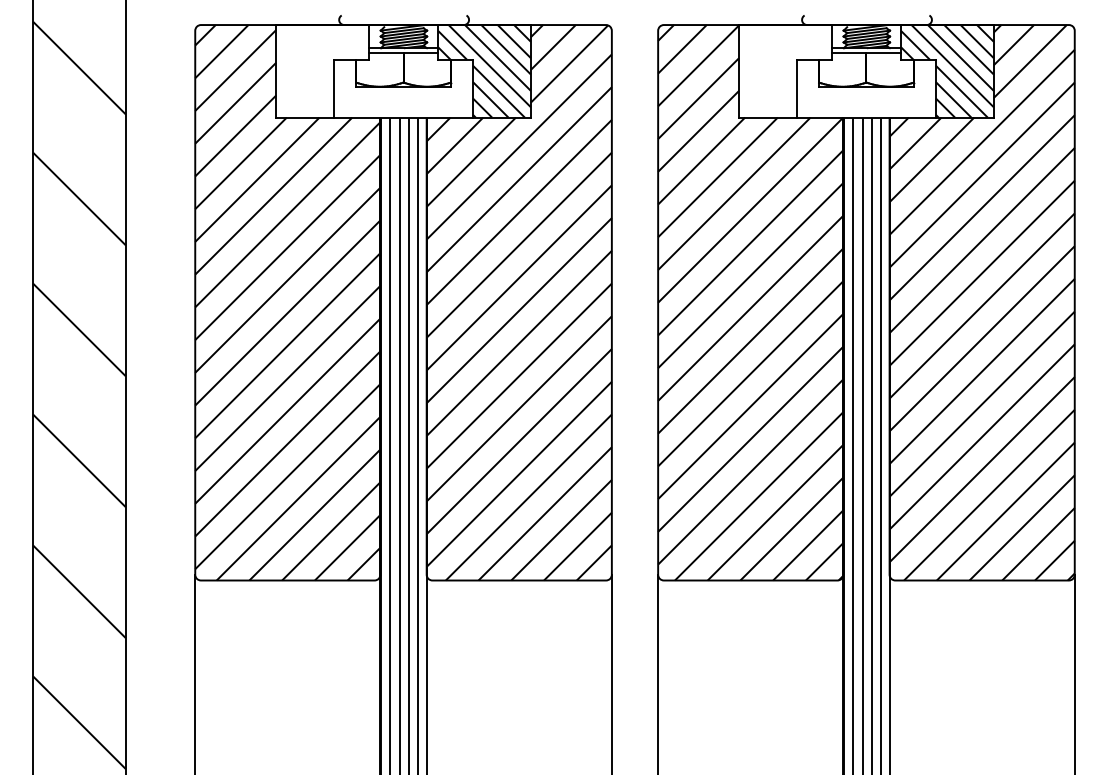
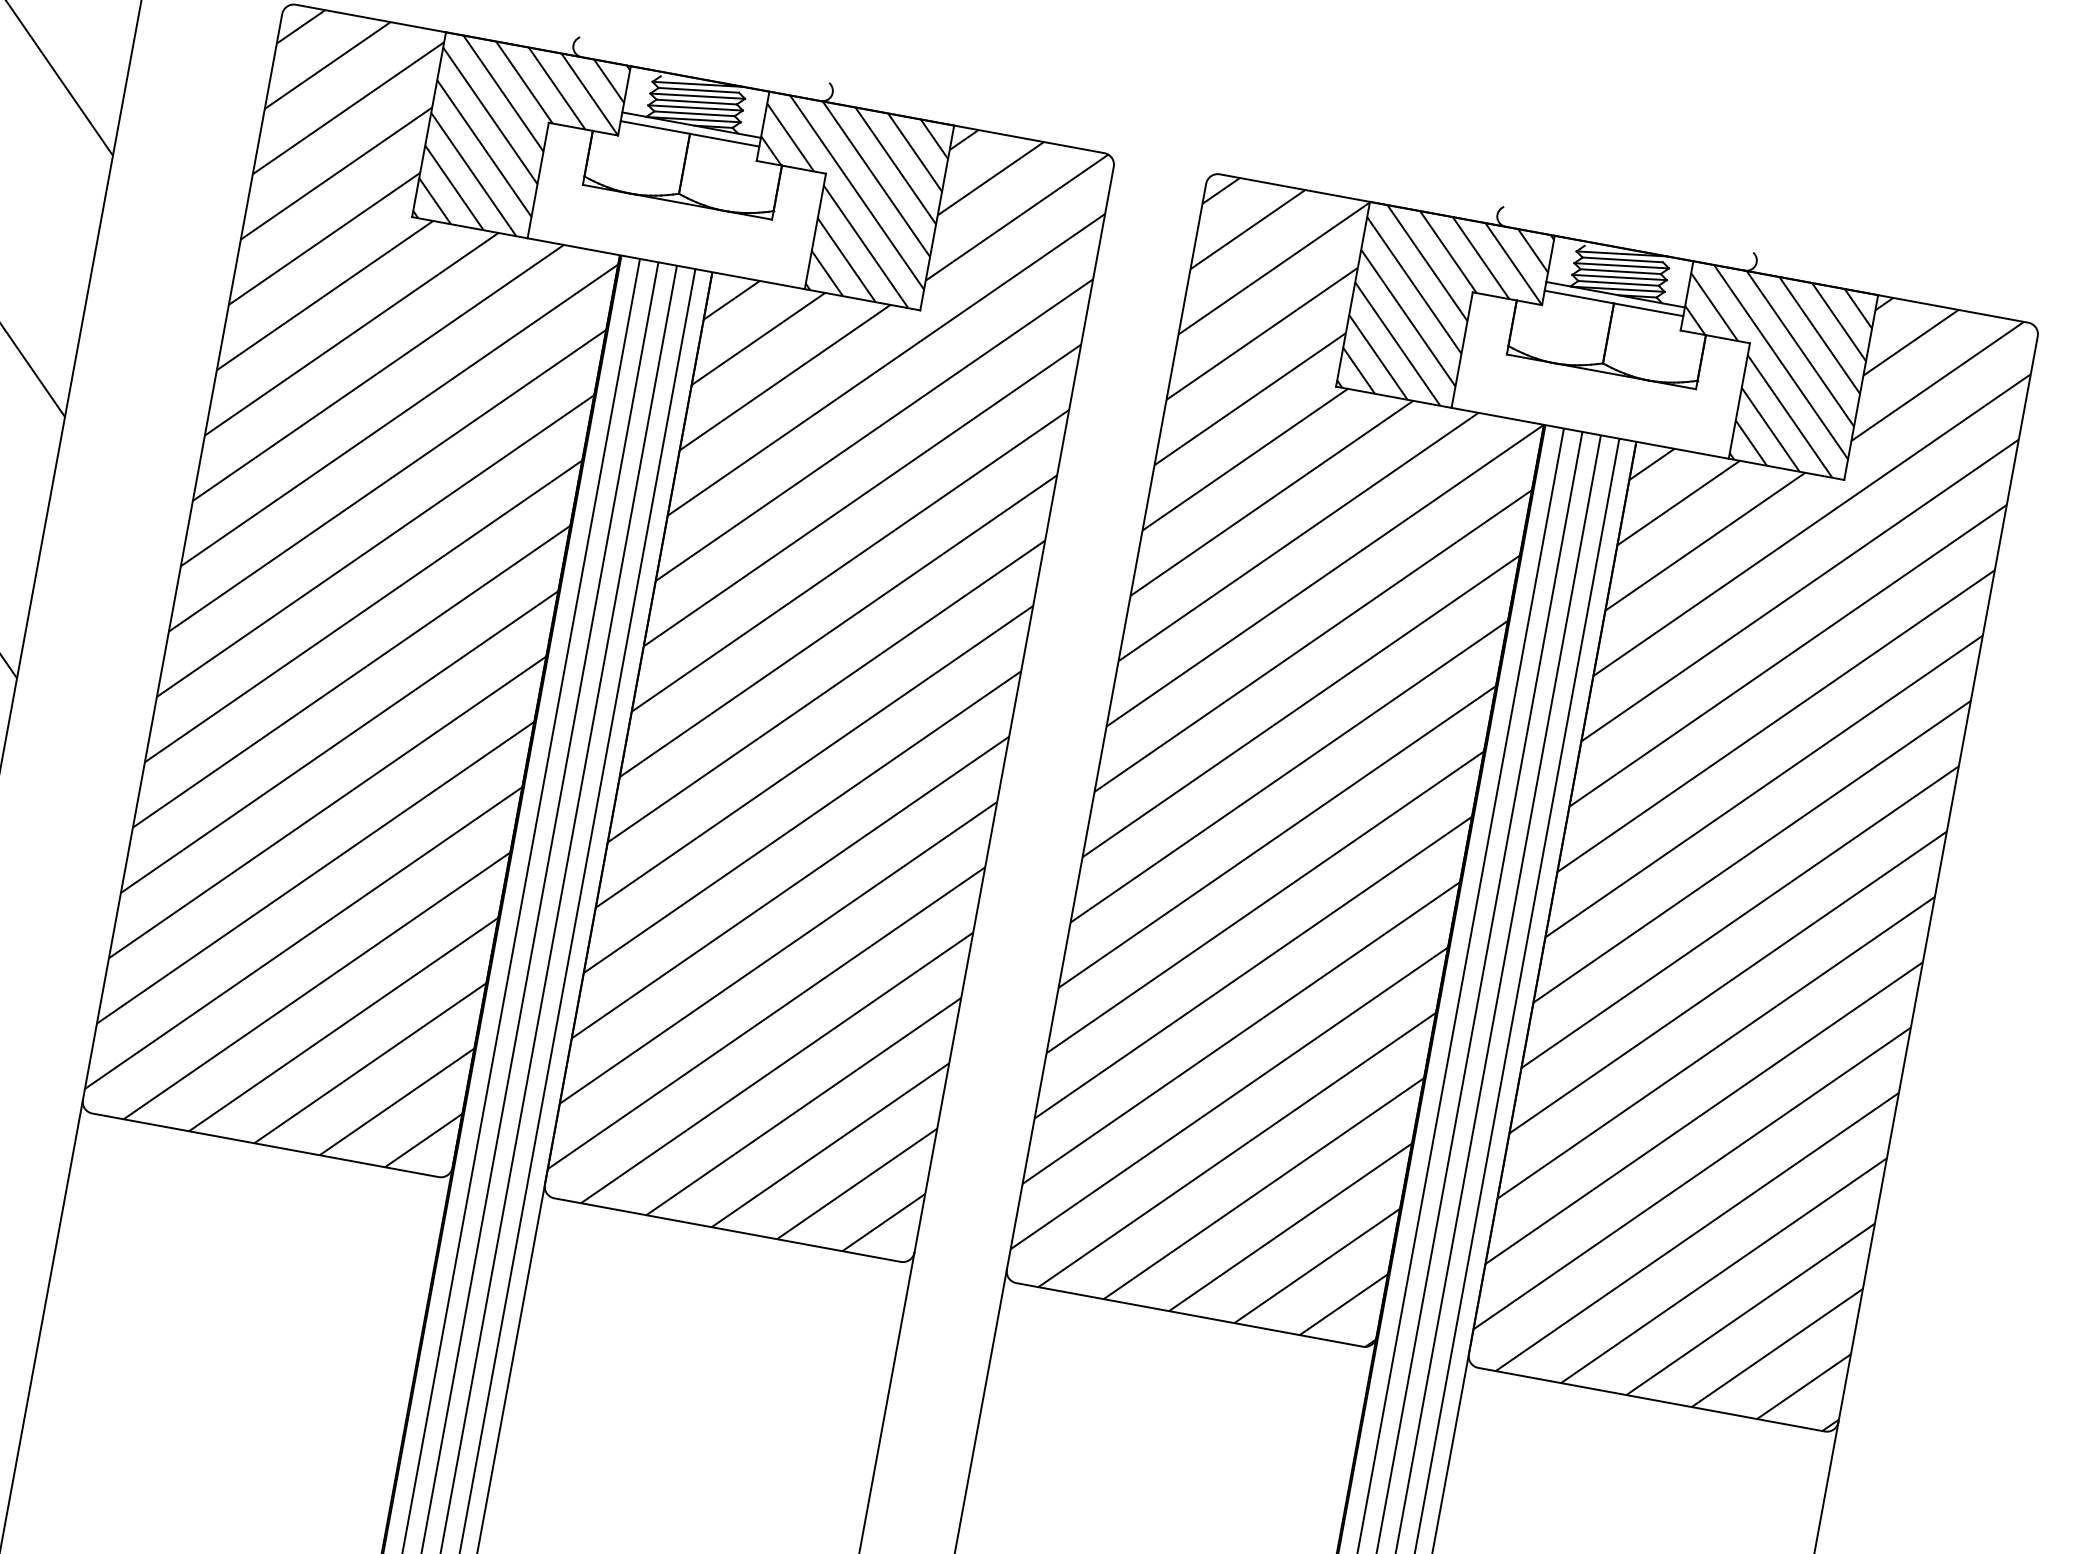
hatch: (322, 71) -> (521, 142), added
hatch: (785, 71) -> (1445, 311), added

